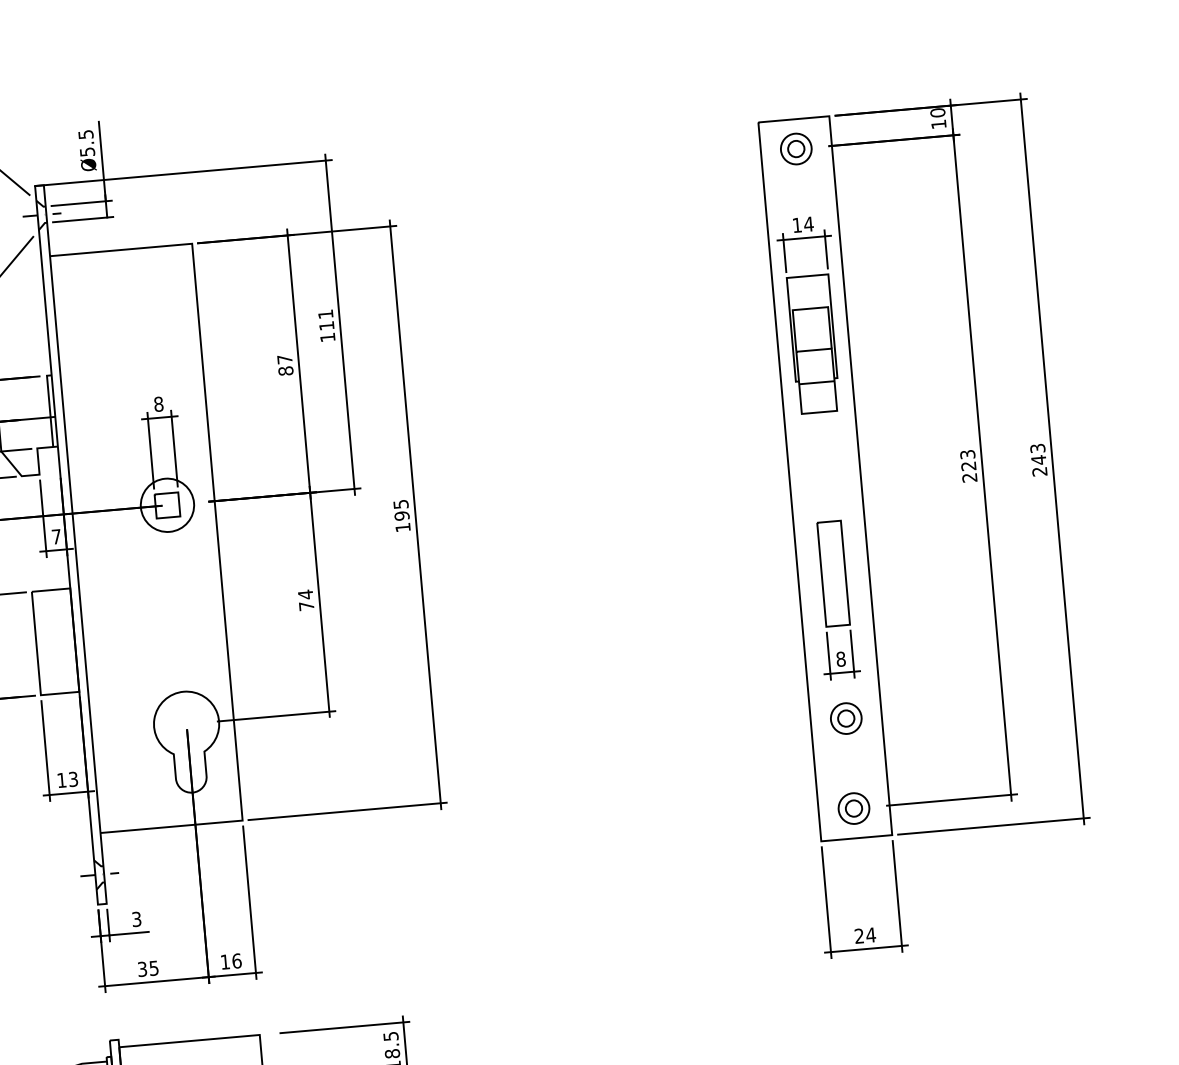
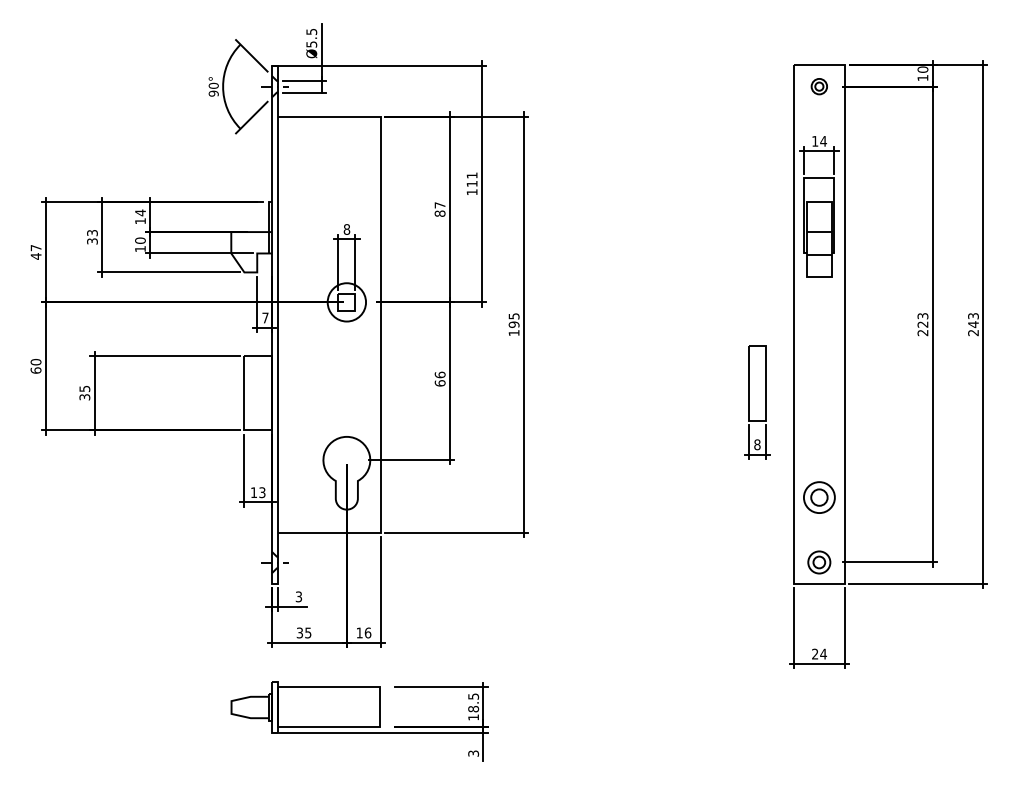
part: (796, 148) -> (819, 86), size x0.7
text: (305, 599) -> (439, 378), 74 -> 66
part: (836, 600) -> (757, 402), moved
part: (846, 718) -> (819, 497), size x1.4

